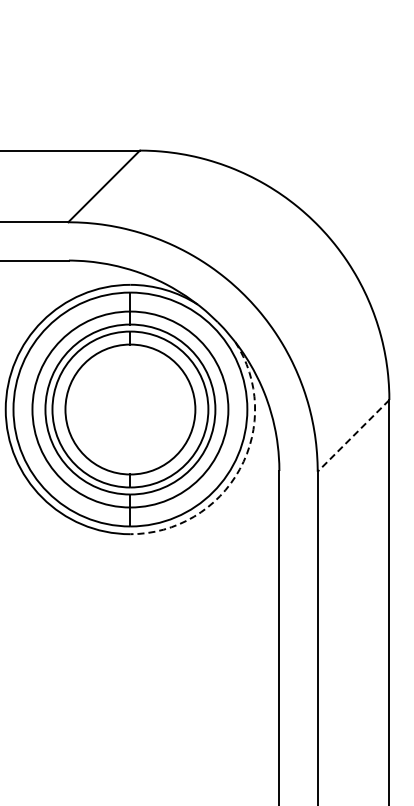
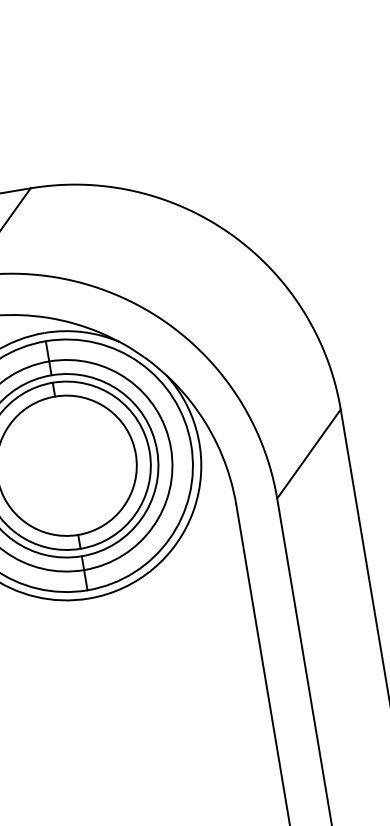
line: (353, 435) -> (308, 453), dashed -> solid
arc: (239, 469) -> (193, 510), dashed -> solid

